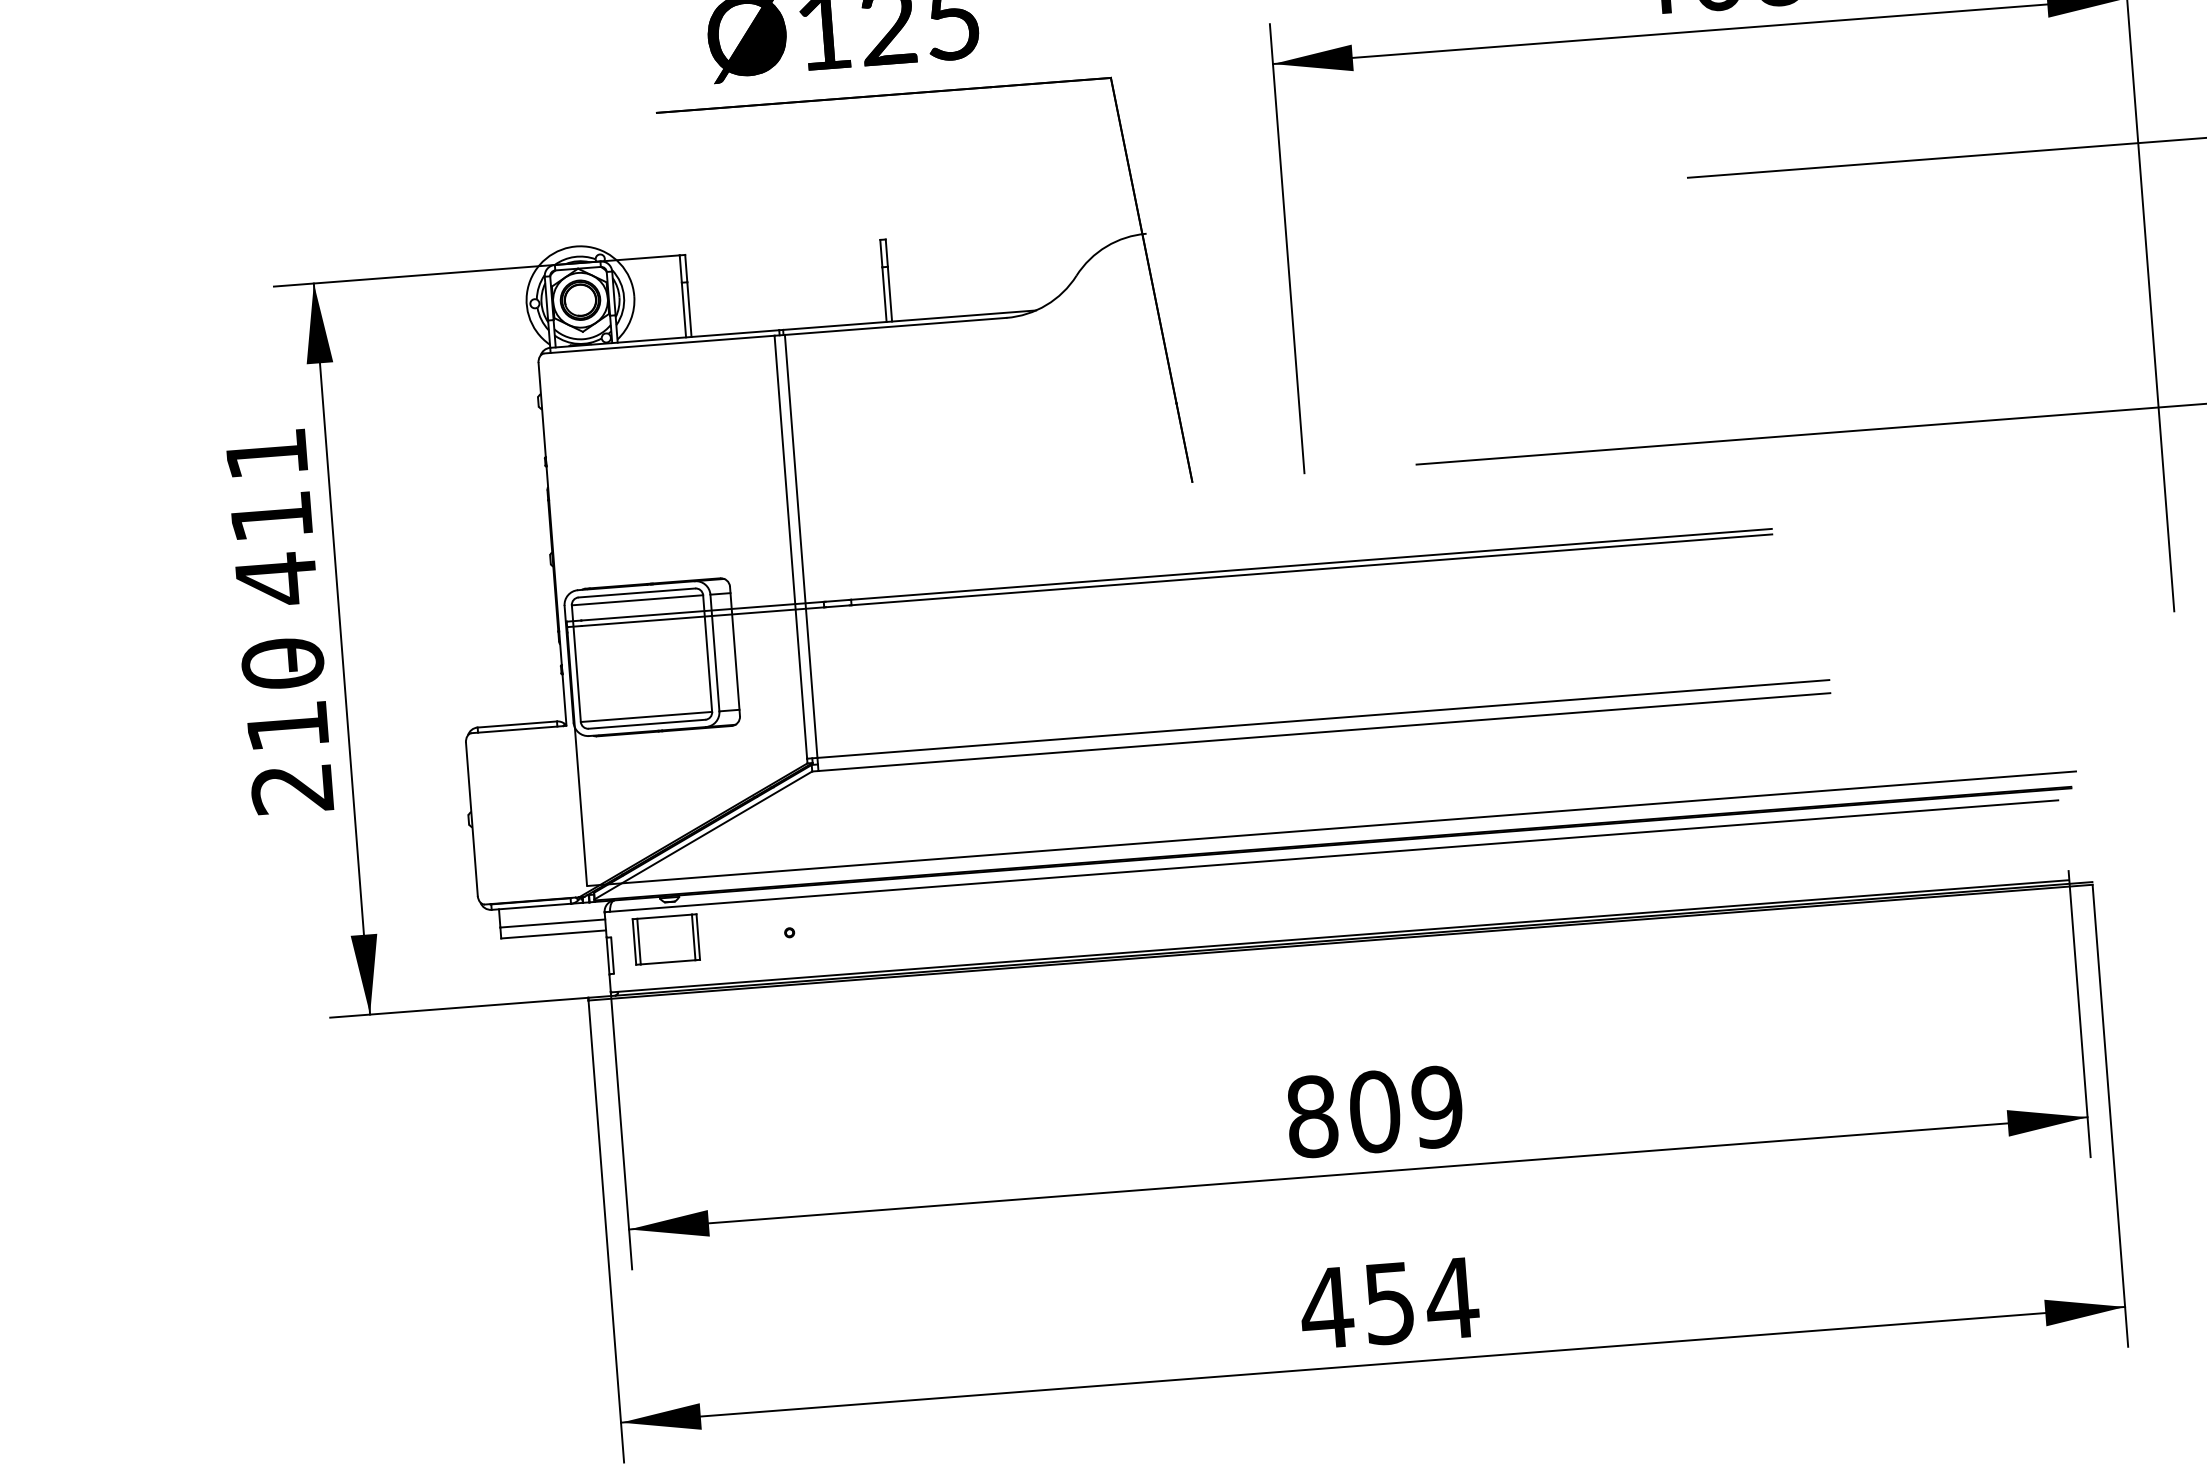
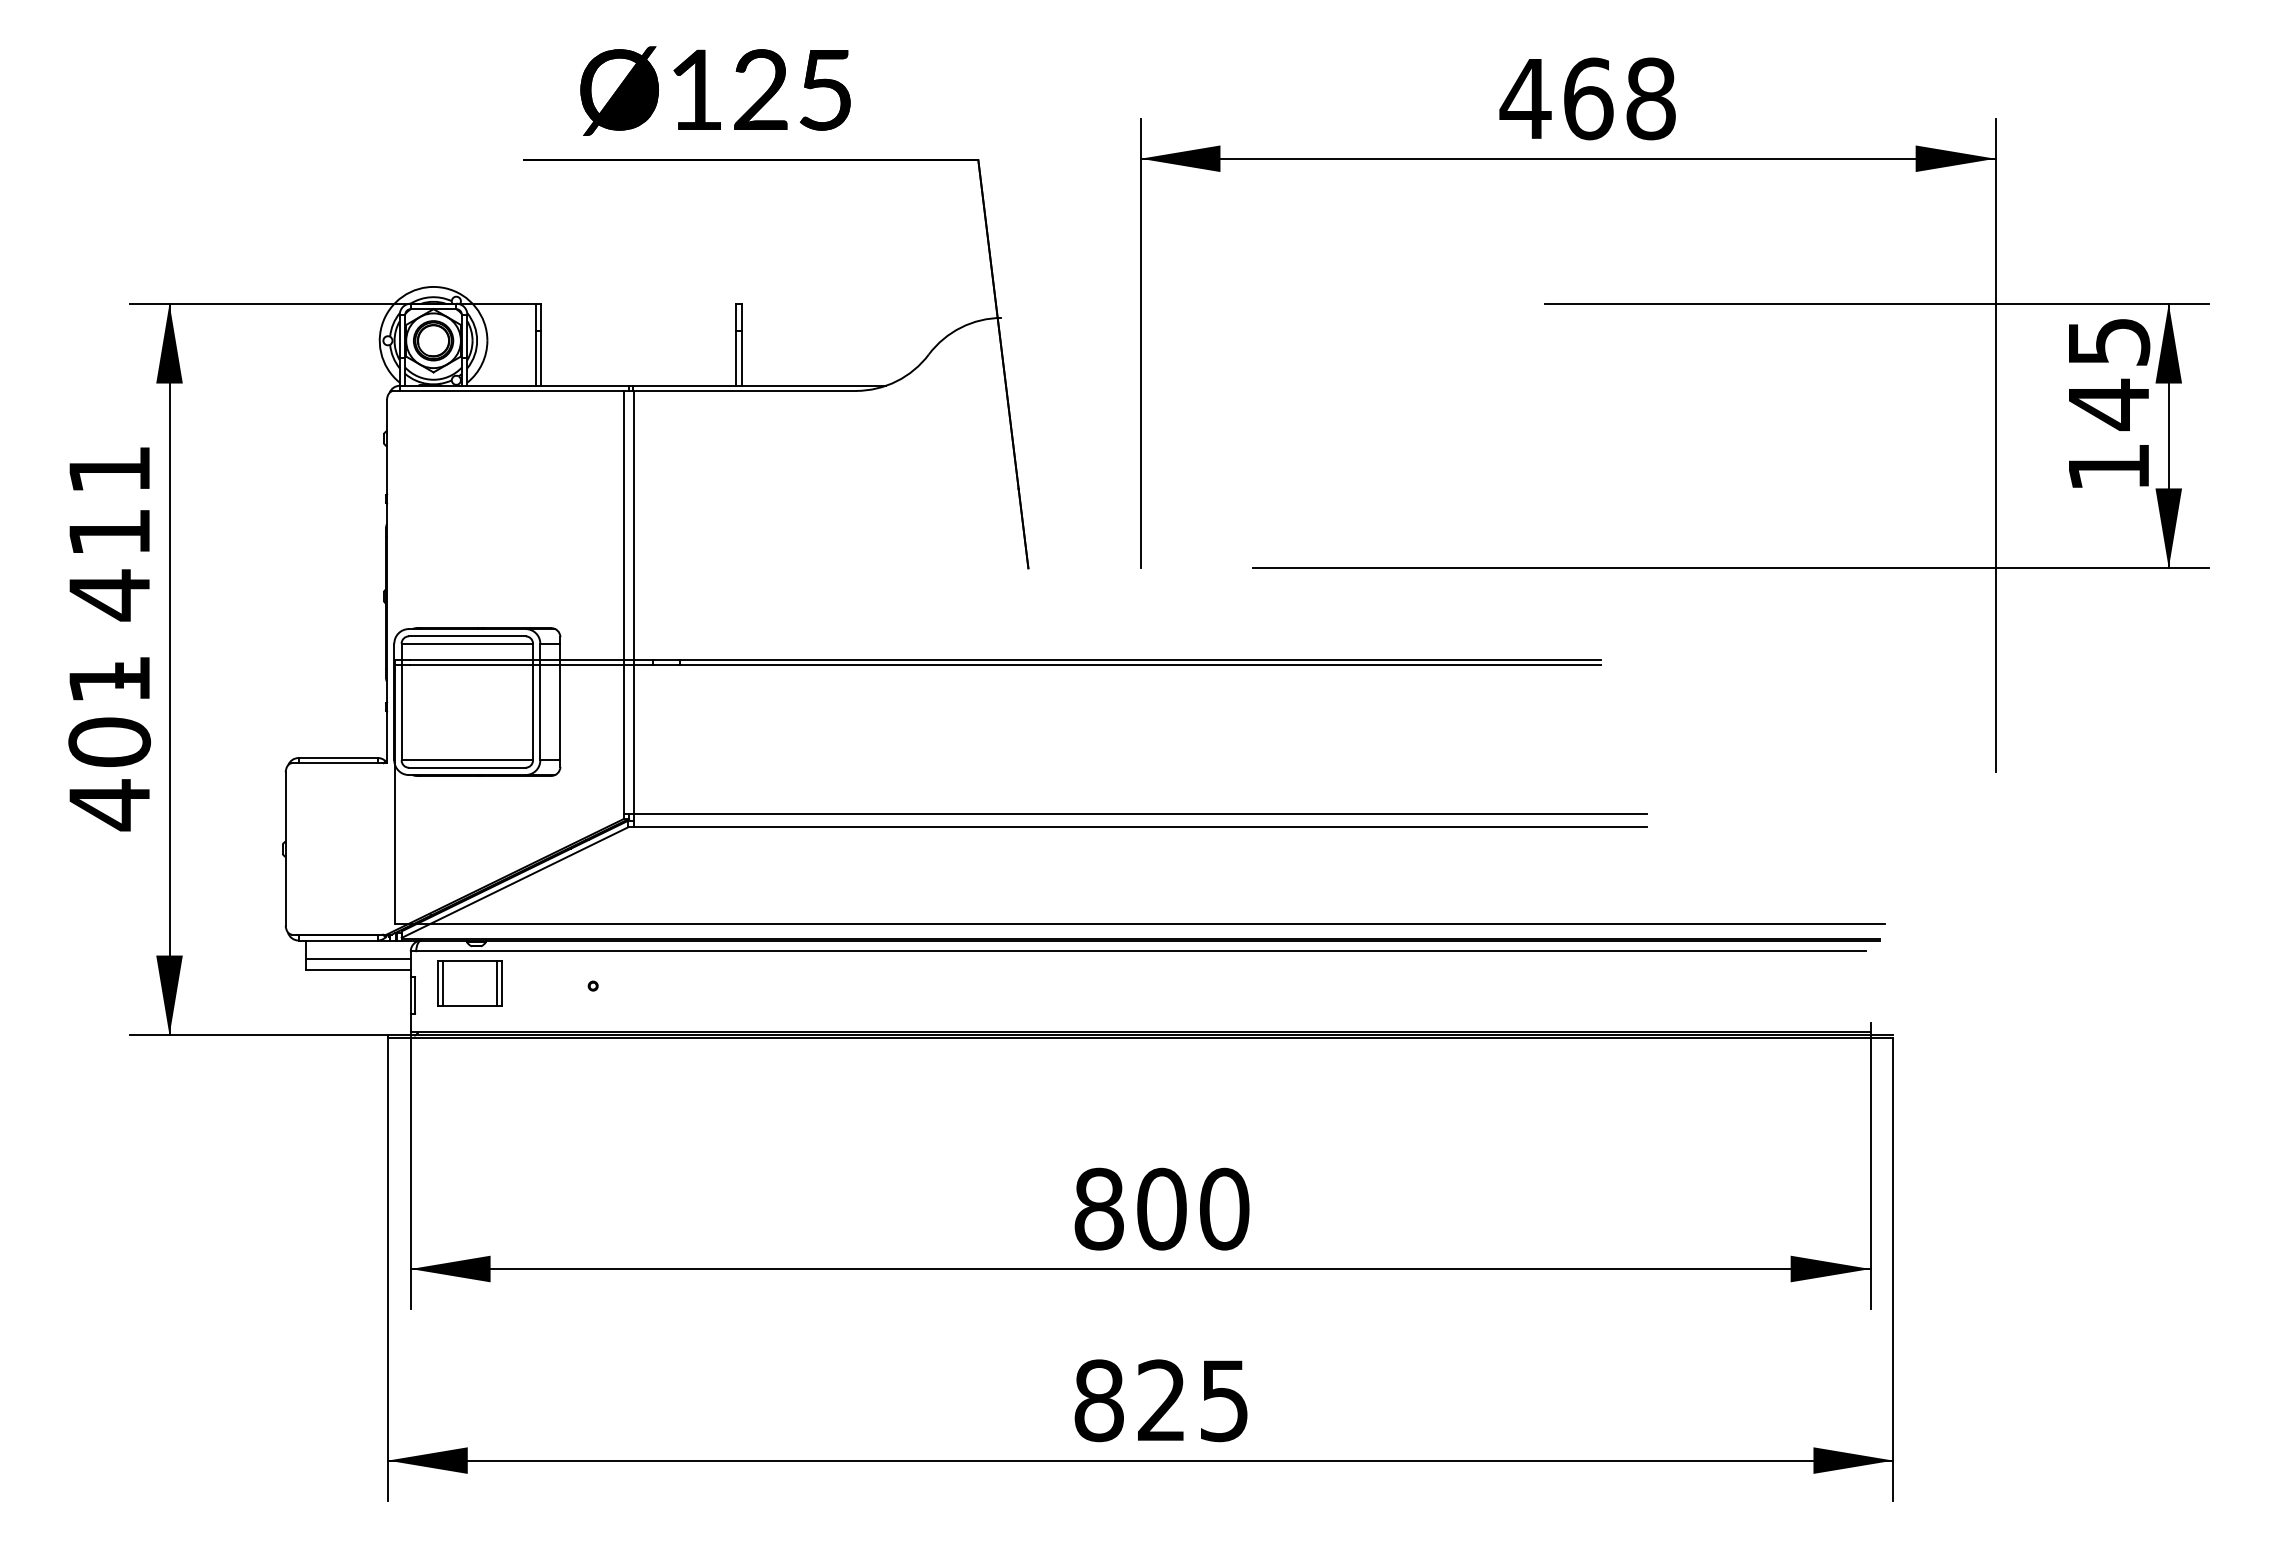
text: (287, 726) -> (109, 742), 210 -> 401
text: (1437, 1106) -> (1224, 1208), 809 -> 800
text: (1389, 1303) -> (1161, 1400), 454 -> 825

